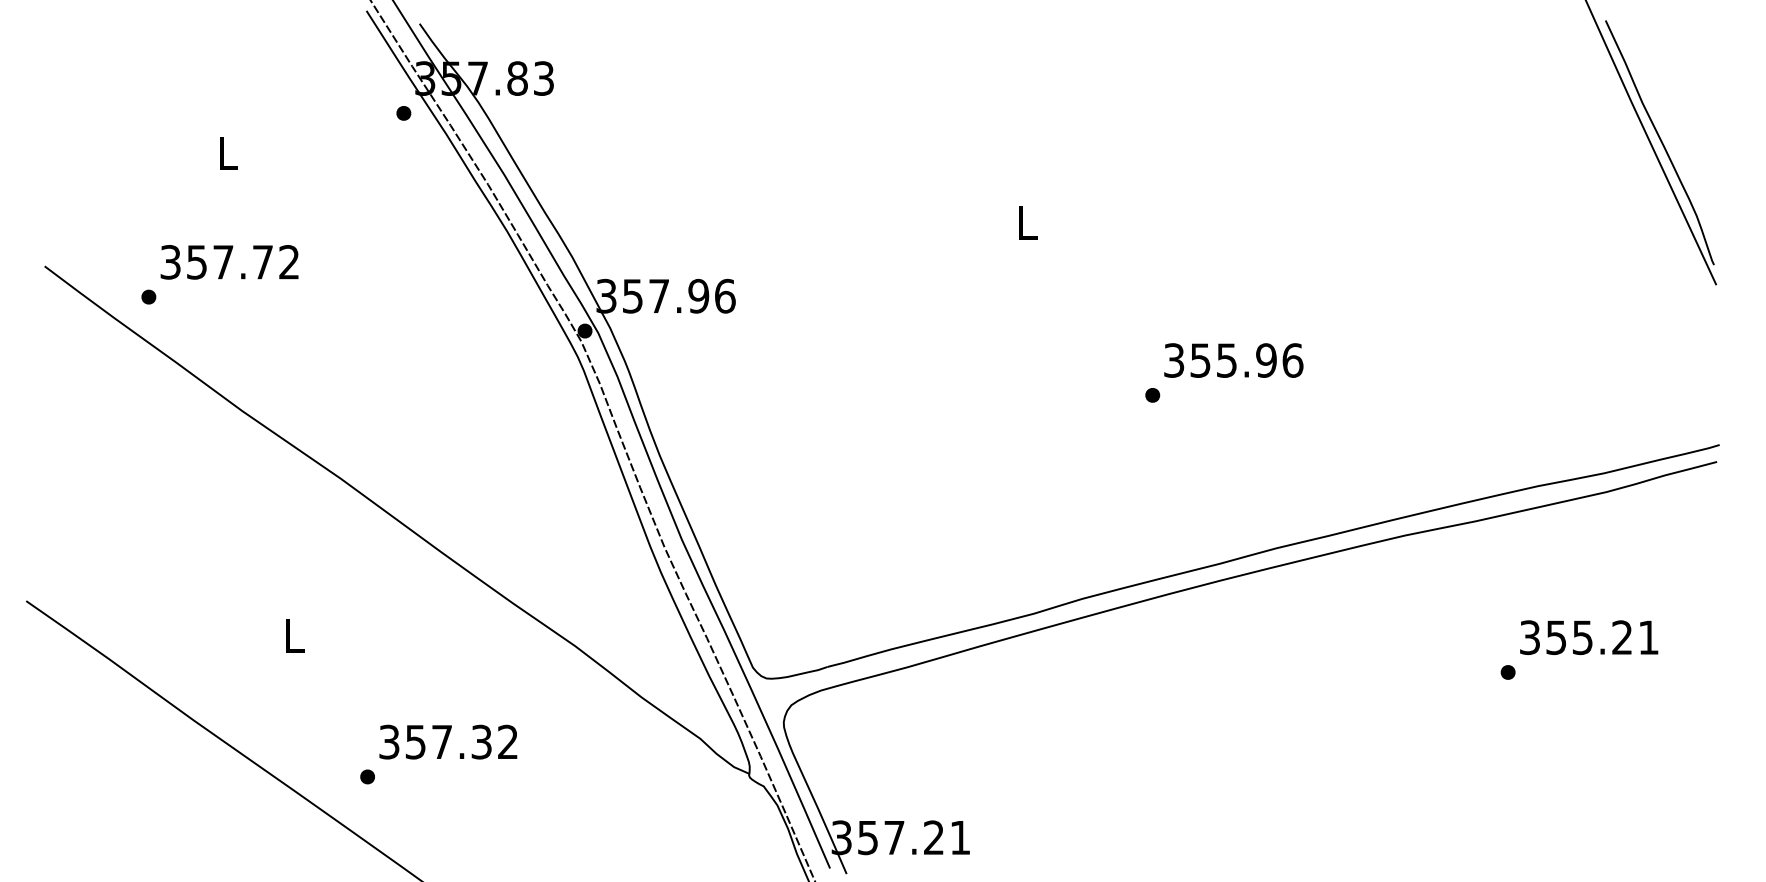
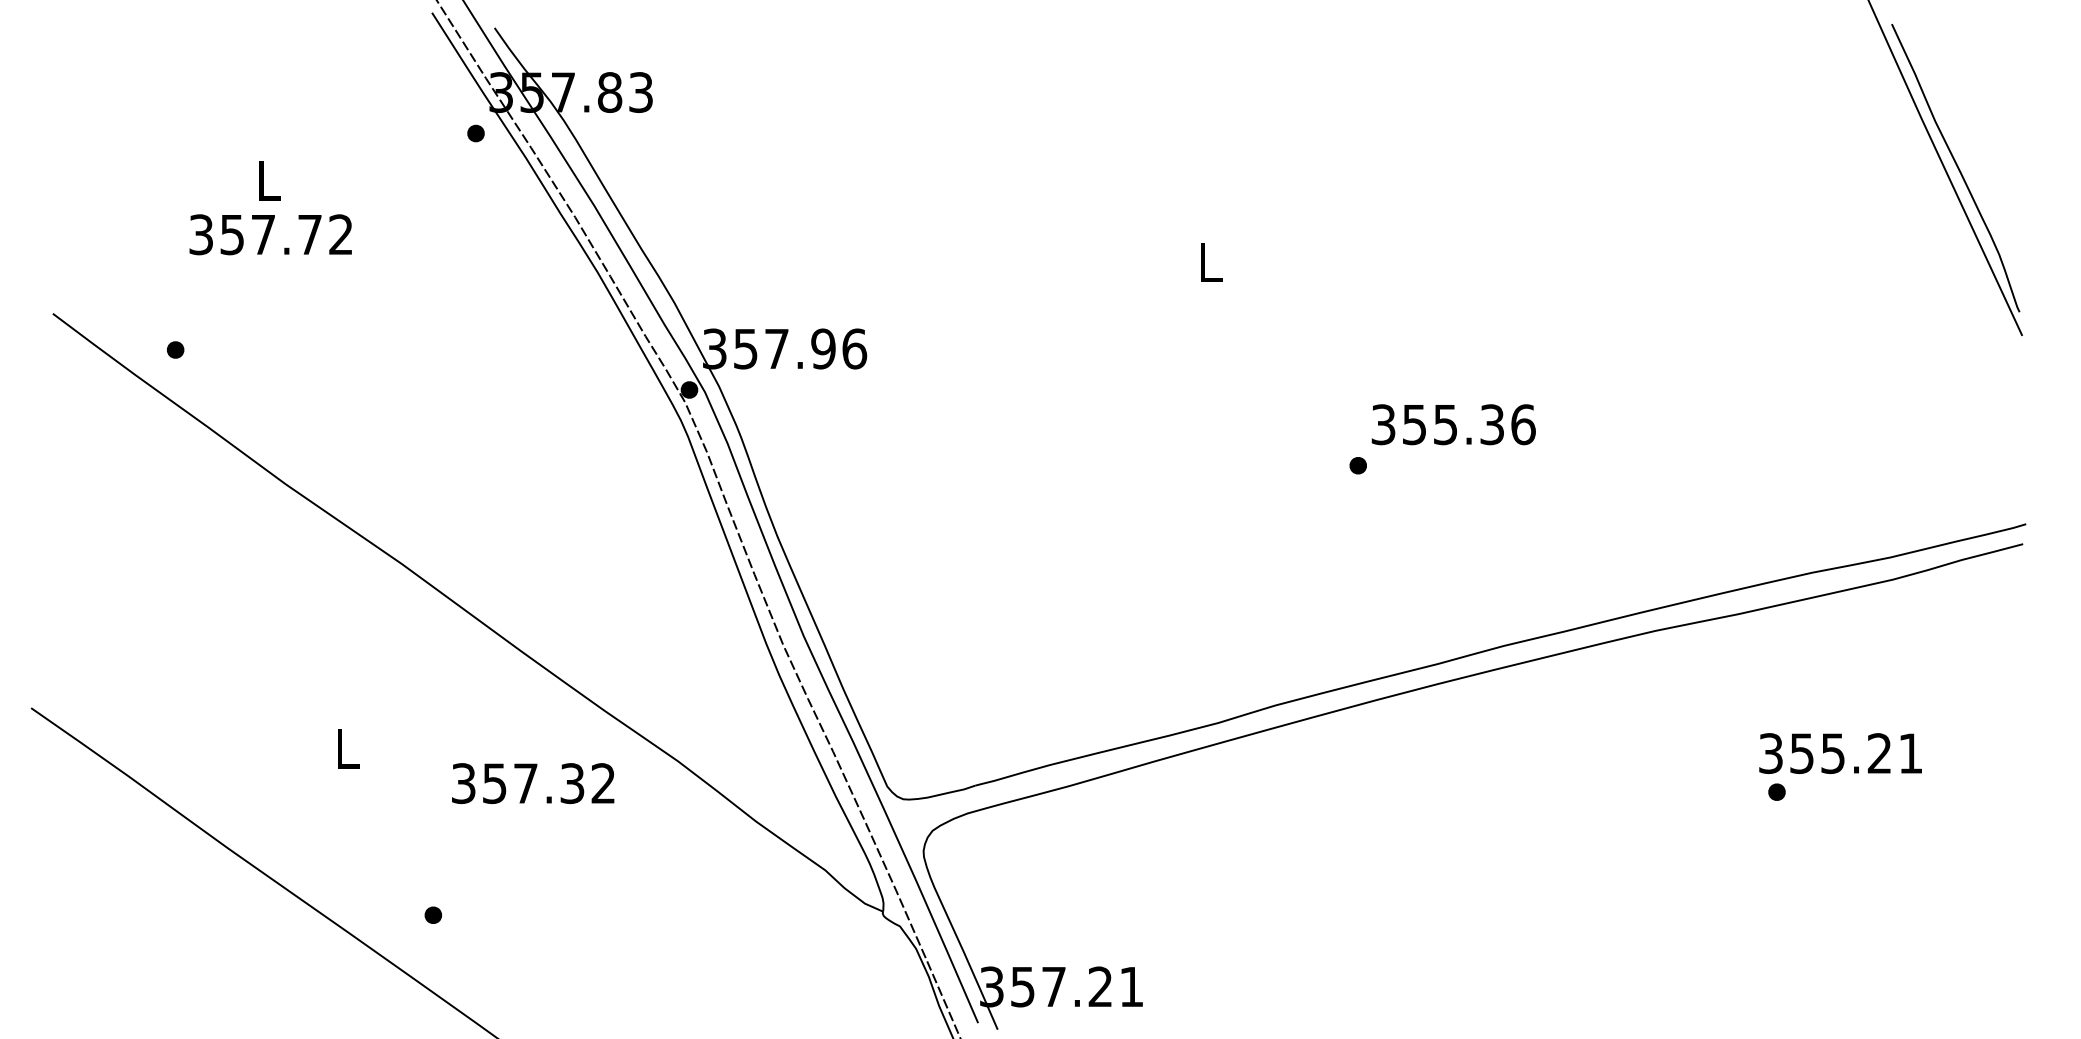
text: (229, 262) -> (270, 234), moved
text: (1266, 360) -> (1492, 424), 355.96 -> 355.36
text: (1589, 637) -> (1841, 753), moved
text: (448, 741) -> (533, 782), moved

